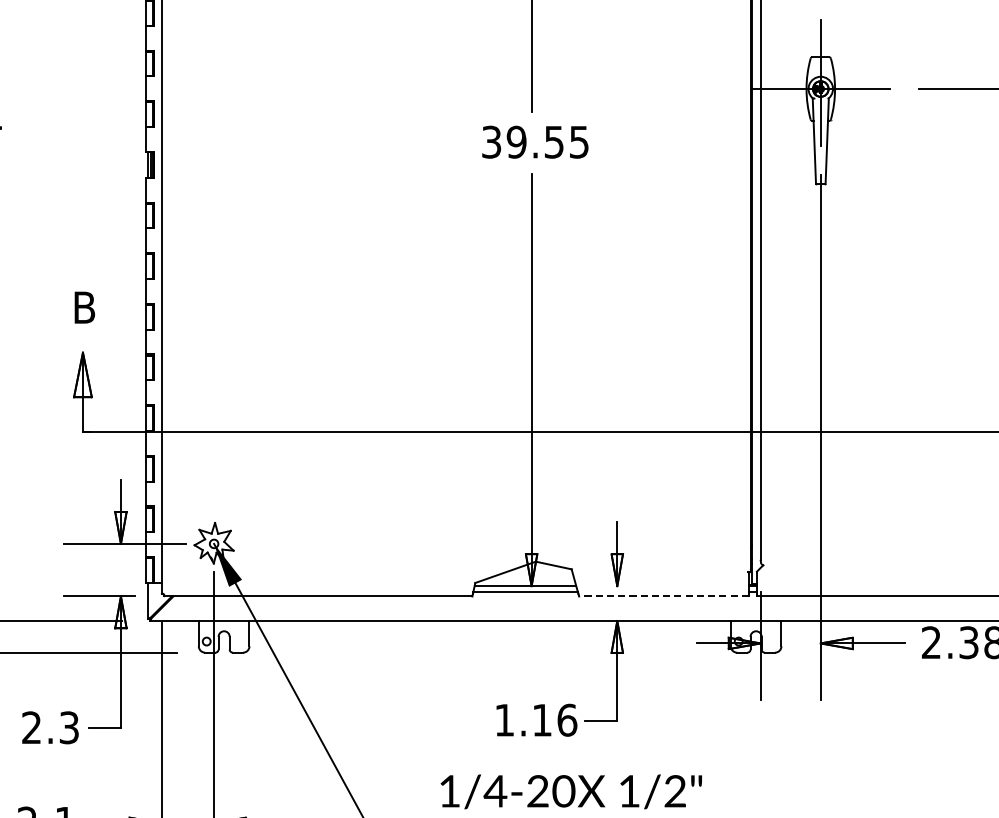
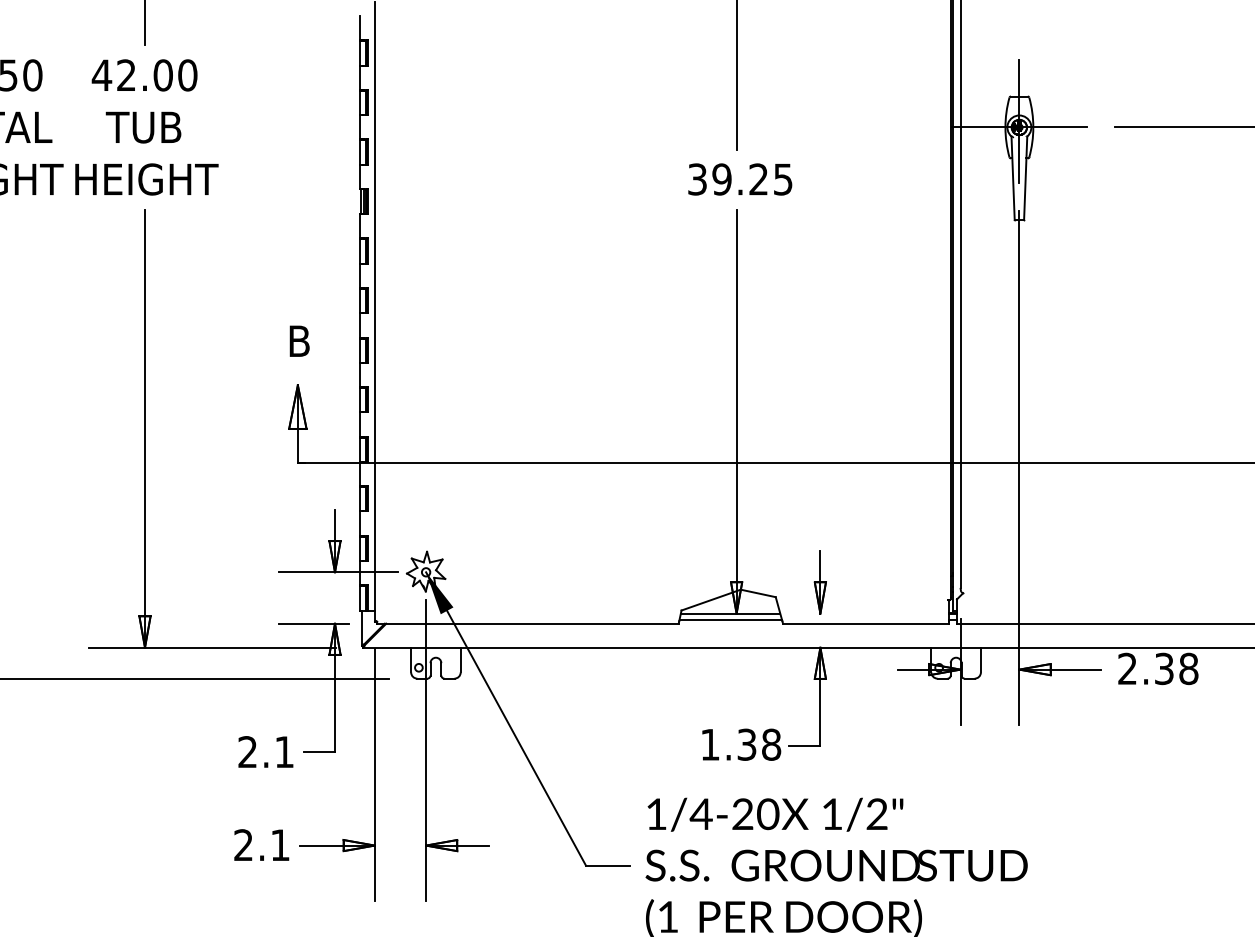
text: (554, 142) -> (758, 179), 39.55 -> 39.25
line: (663, 596) -> (865, 623), dashed -> solid
text: (555, 720) -> (759, 744), 1.16 -> 1.38
text: (69, 728) -> (284, 752), 2.3 -> 2.1

